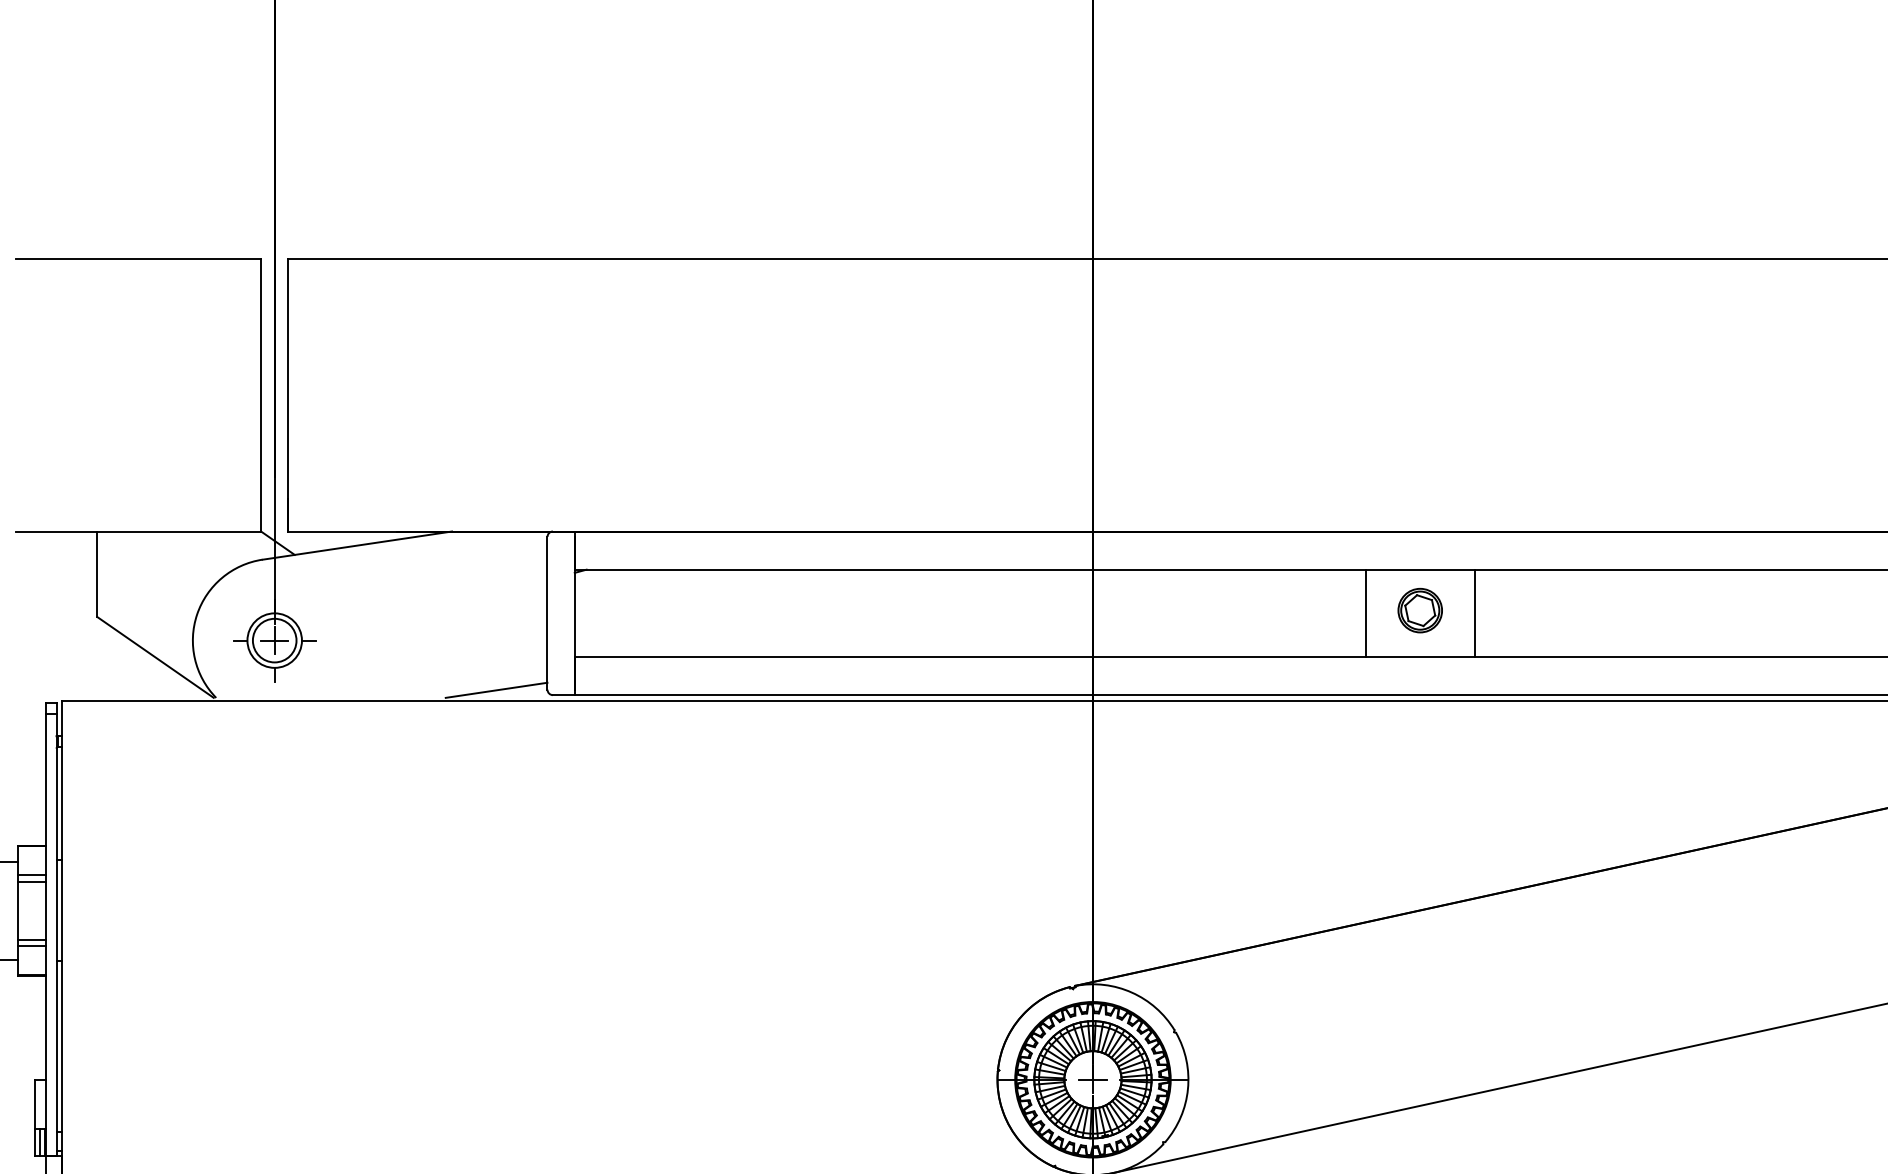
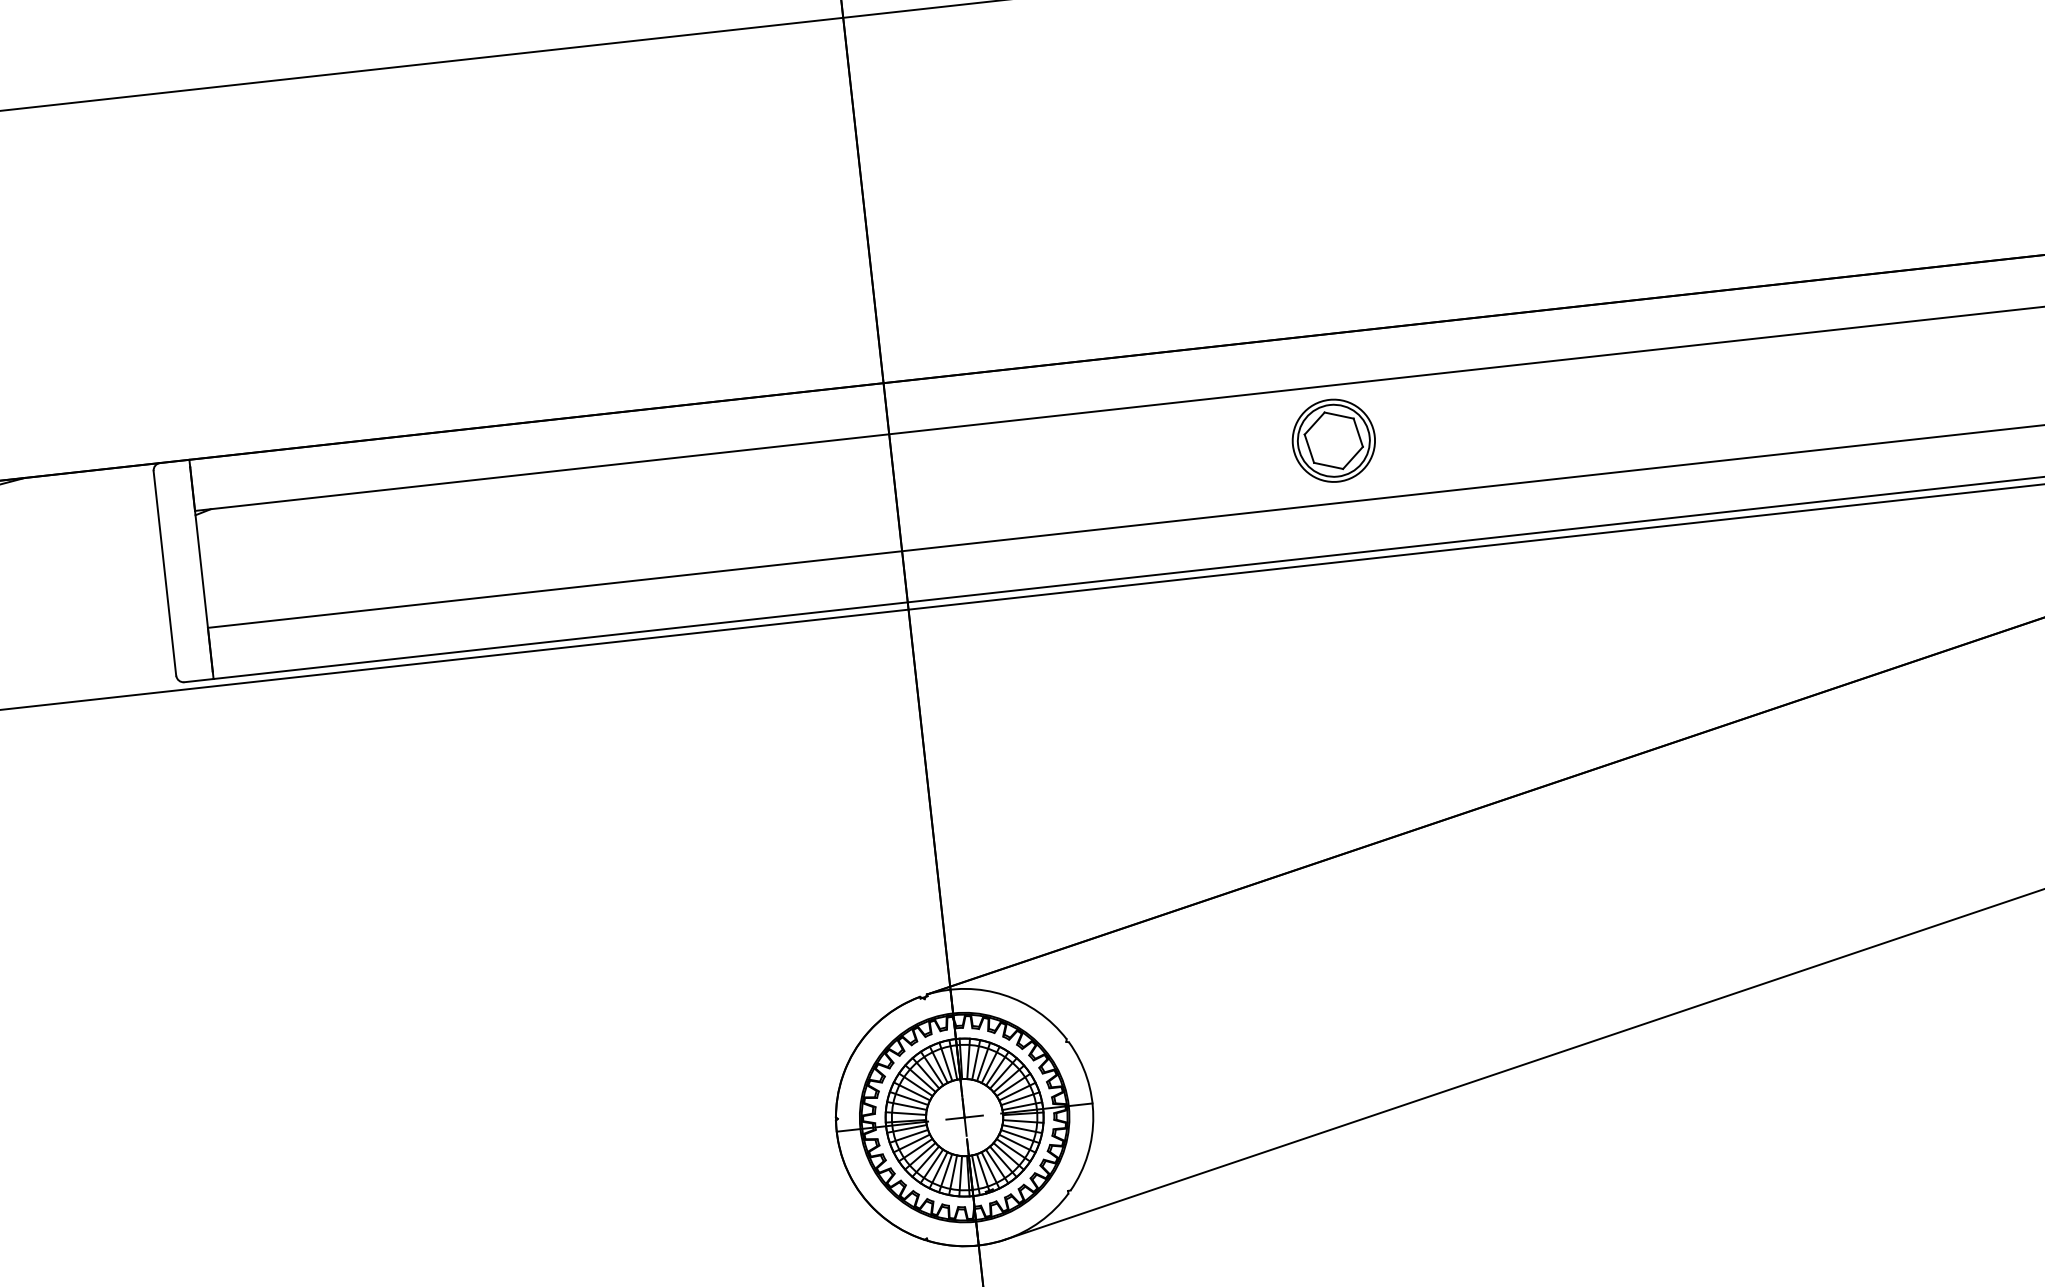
part: (1419, 610) -> (1332, 440), size x1.4
line: (1365, 612) -> (1260, 451), removed
line: (1474, 612) -> (1406, 435), removed
line: (496, 689) -> (107, 683), removed

